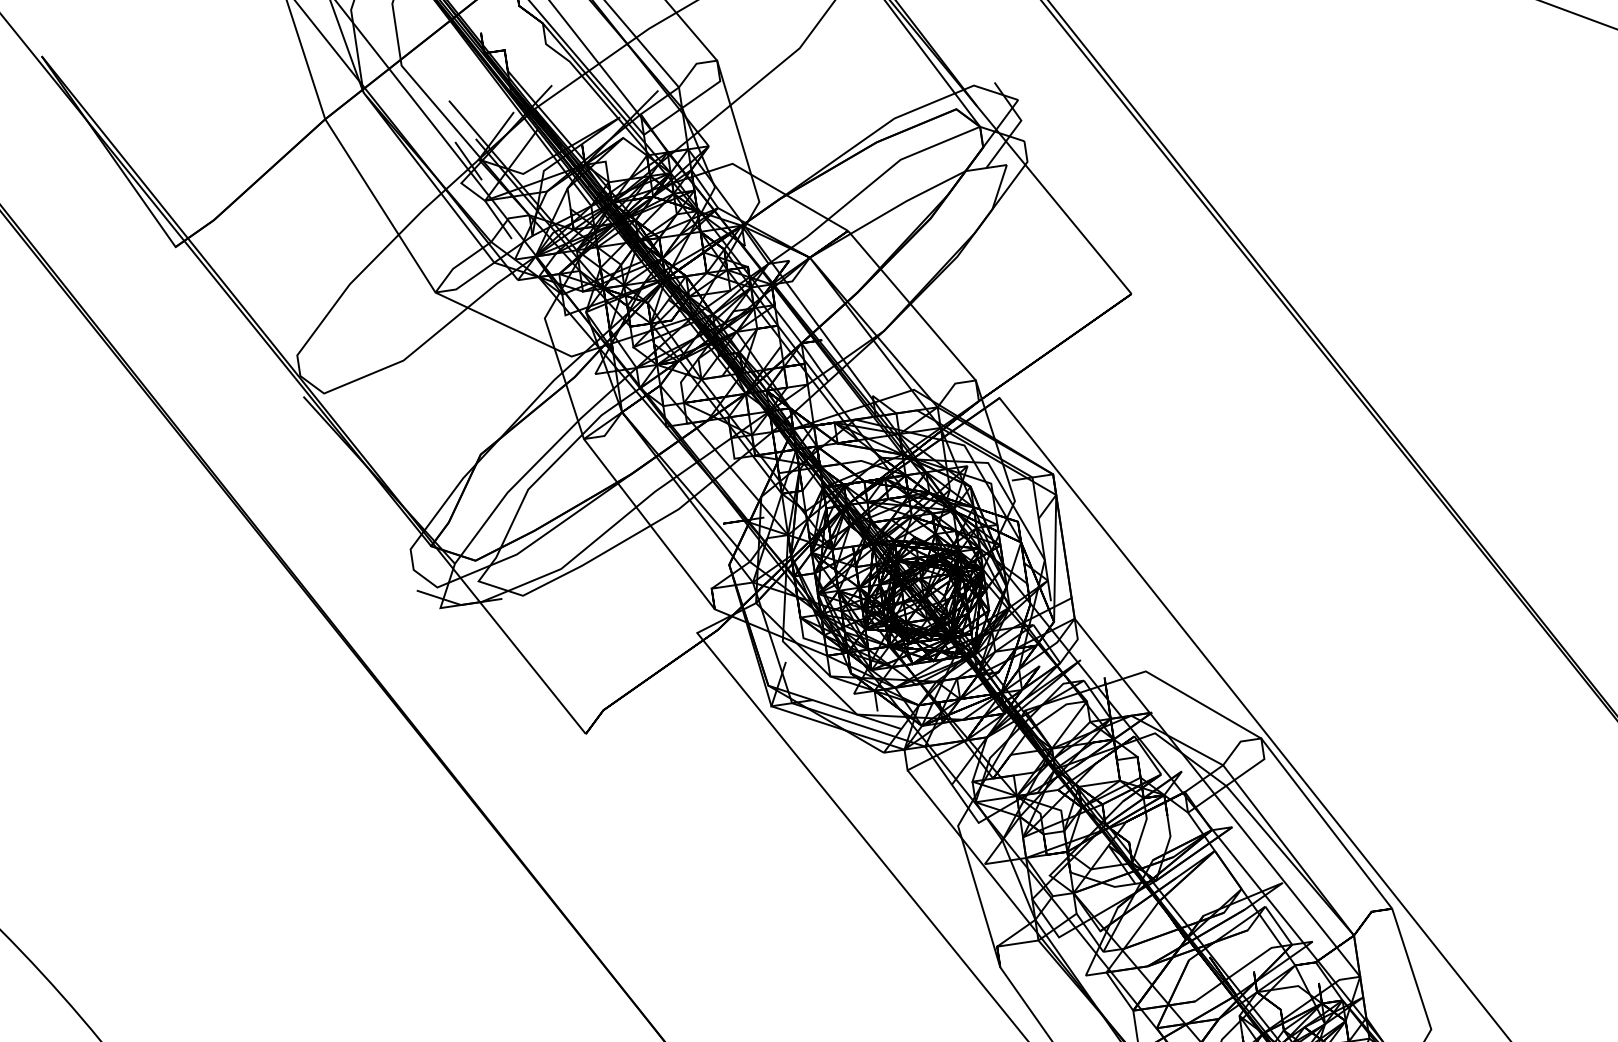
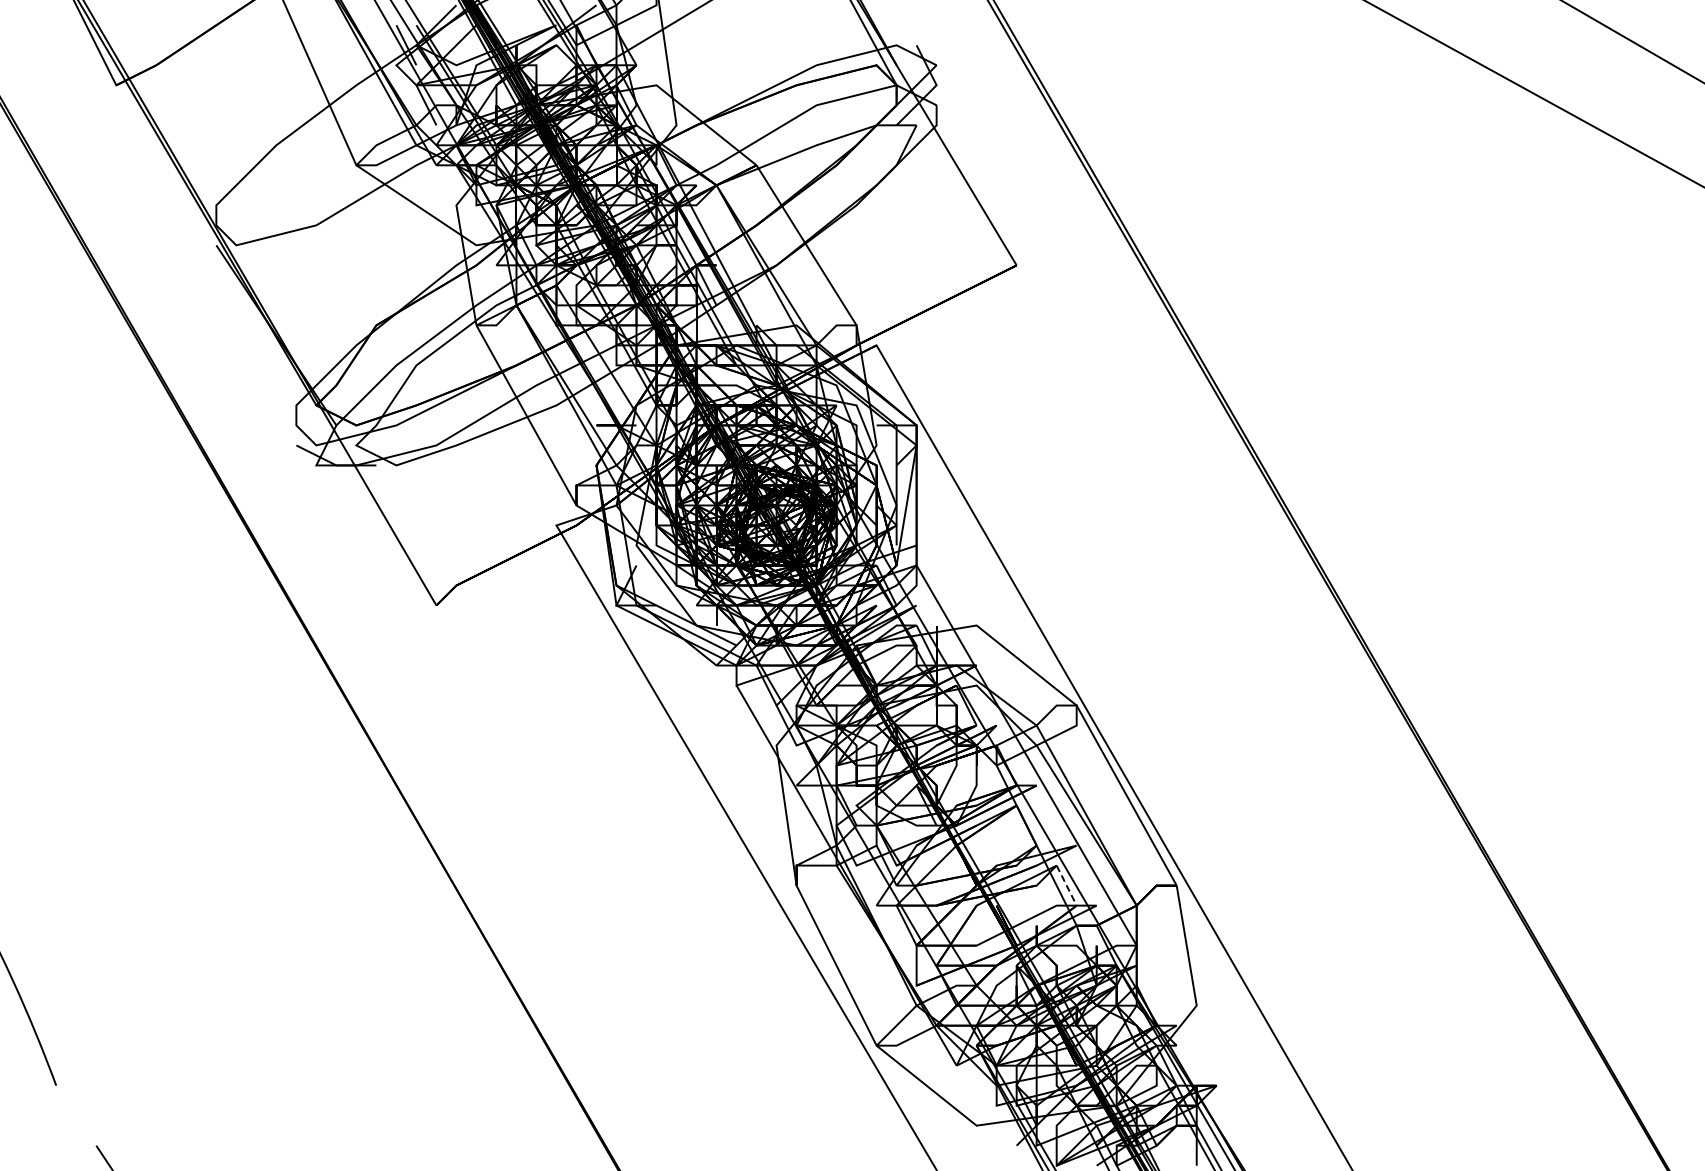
line: (1278, 926) -> (1066, 886), solid -> dashed

